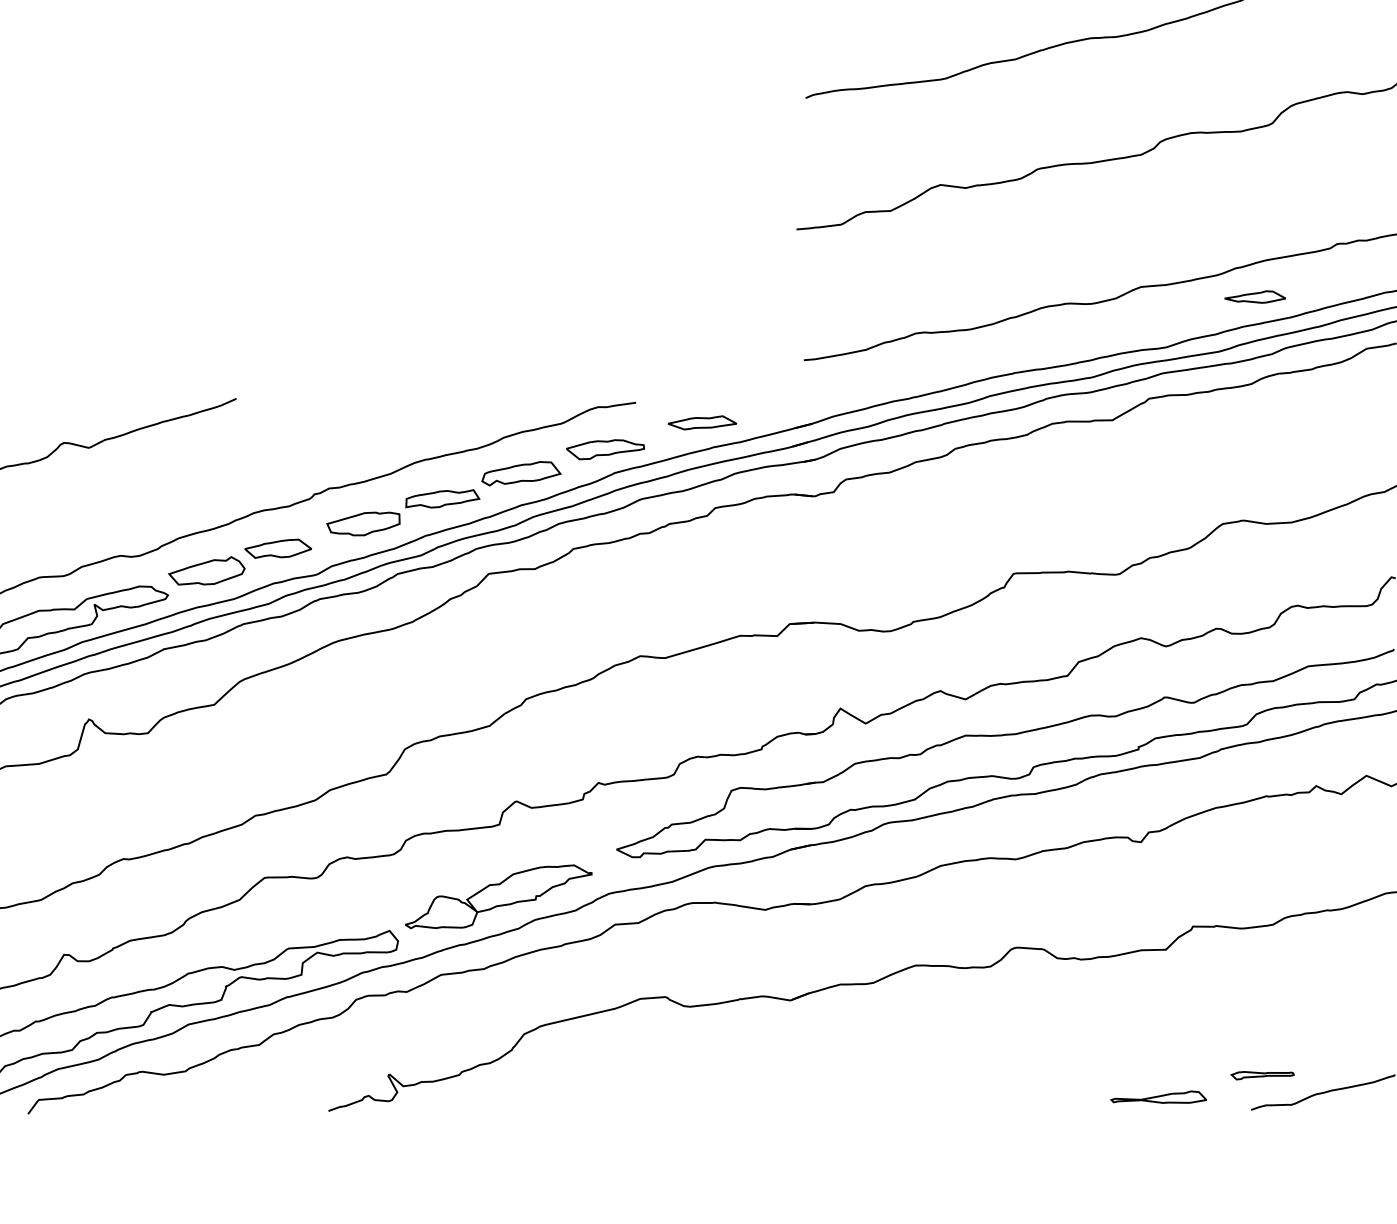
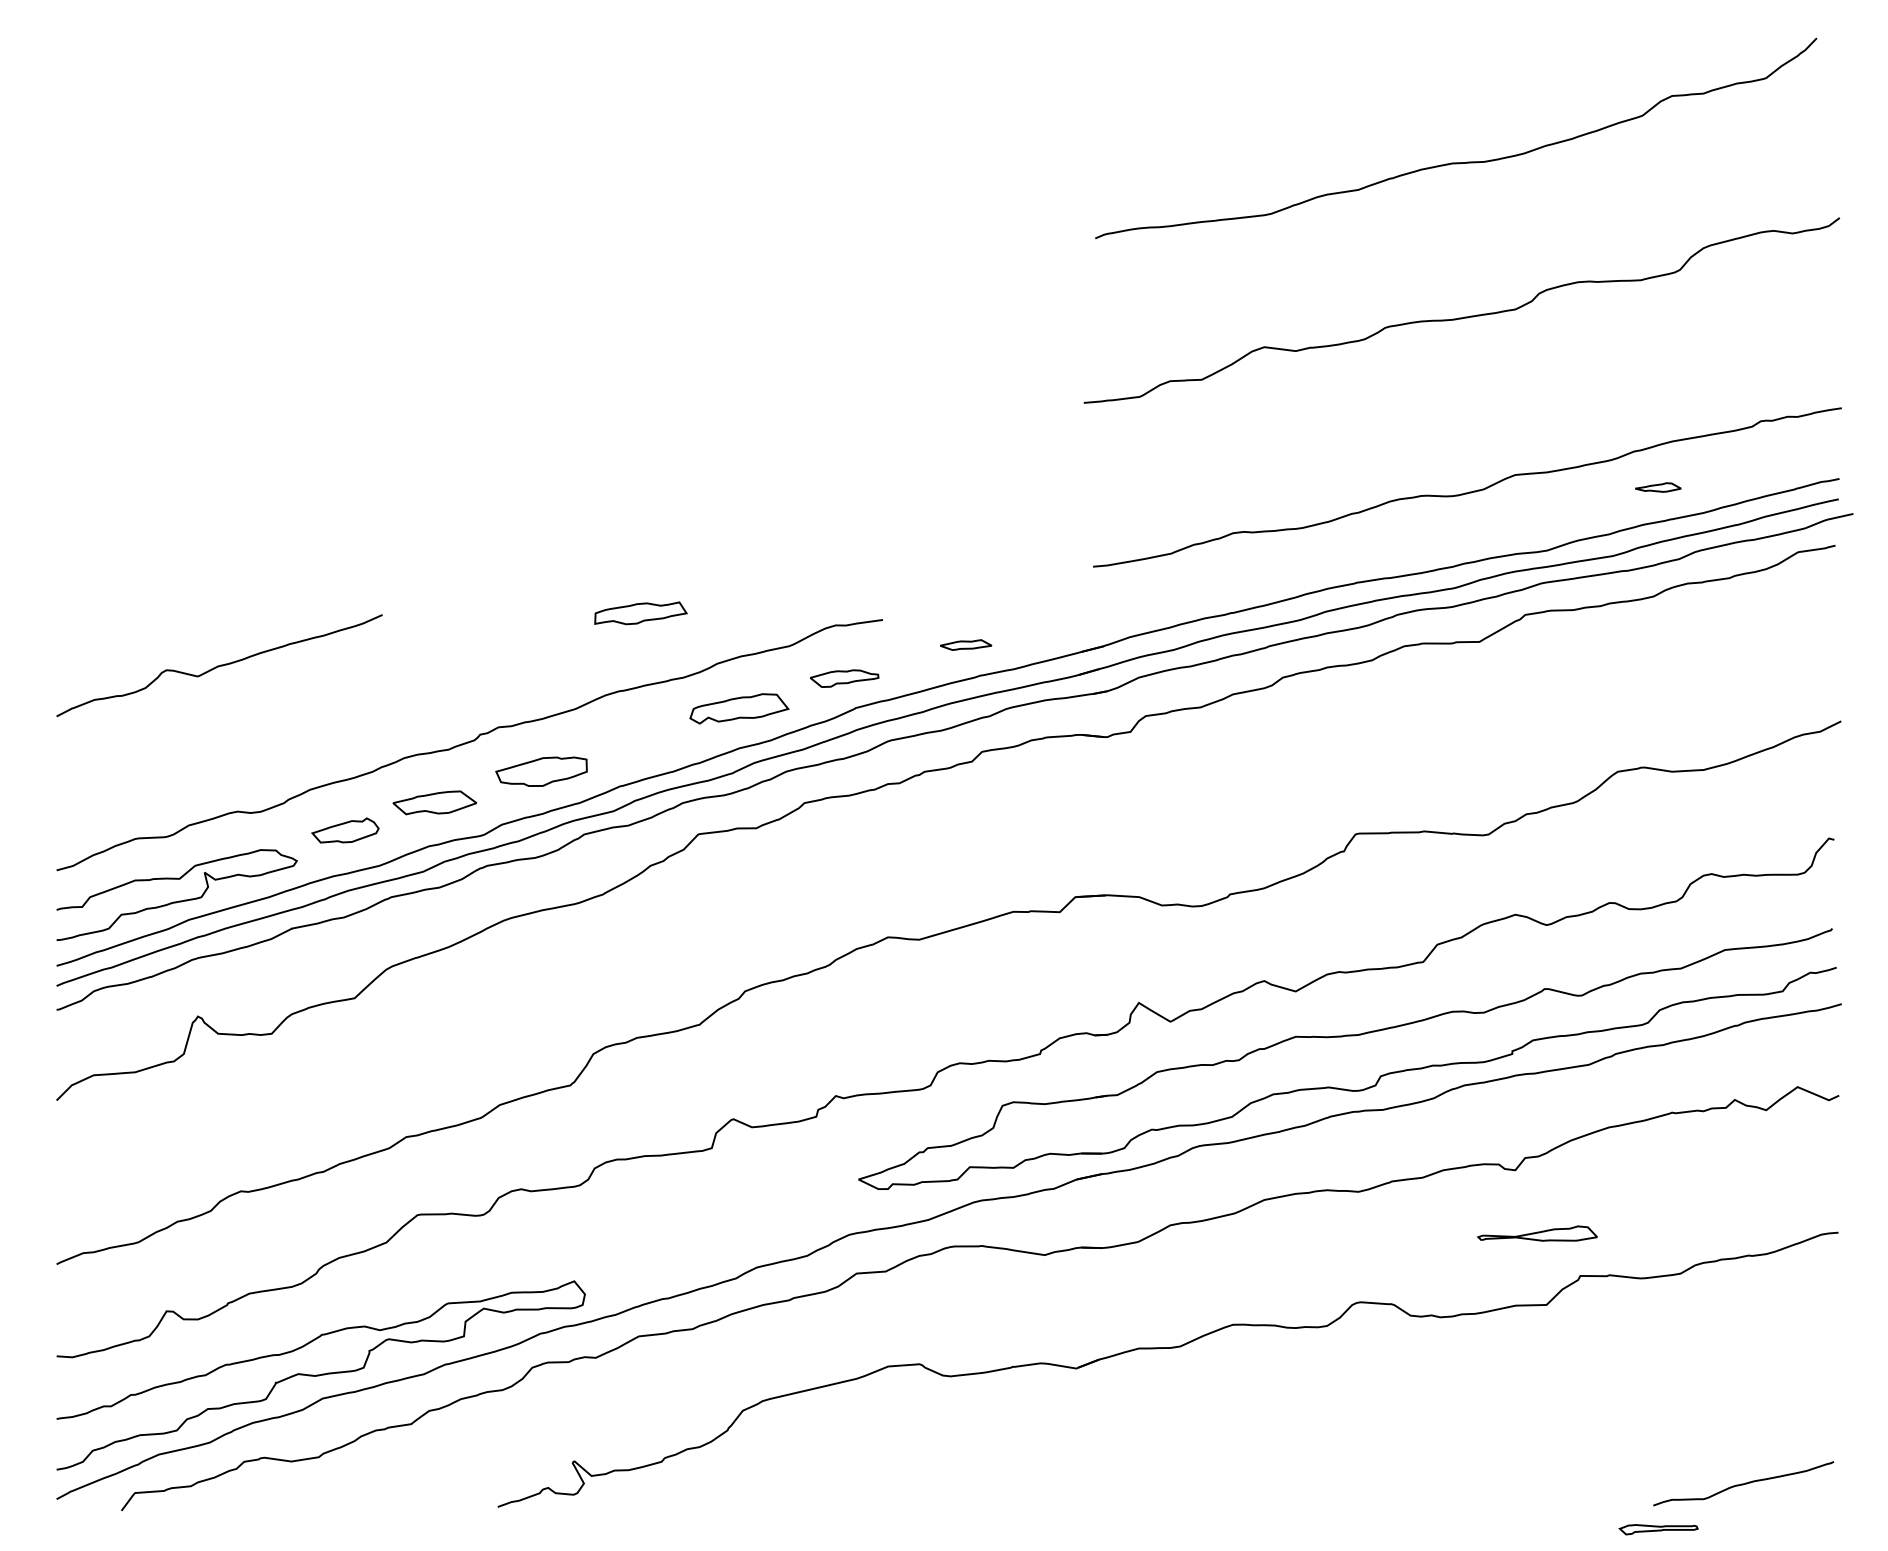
part: (1254, 296) -> (1657, 487), size x0.6
part: (701, 422) -> (965, 644), size x0.6
part: (605, 449) -> (844, 678), size x0.7
part: (442, 499) -> (640, 613), moved
part: (206, 570) -> (345, 830), size x0.7
part: (498, 896) -> (710, 1238), removed
part: (1262, 1075) -> (1658, 1529), moved
part: (1158, 1097) -> (1537, 1233), moved

